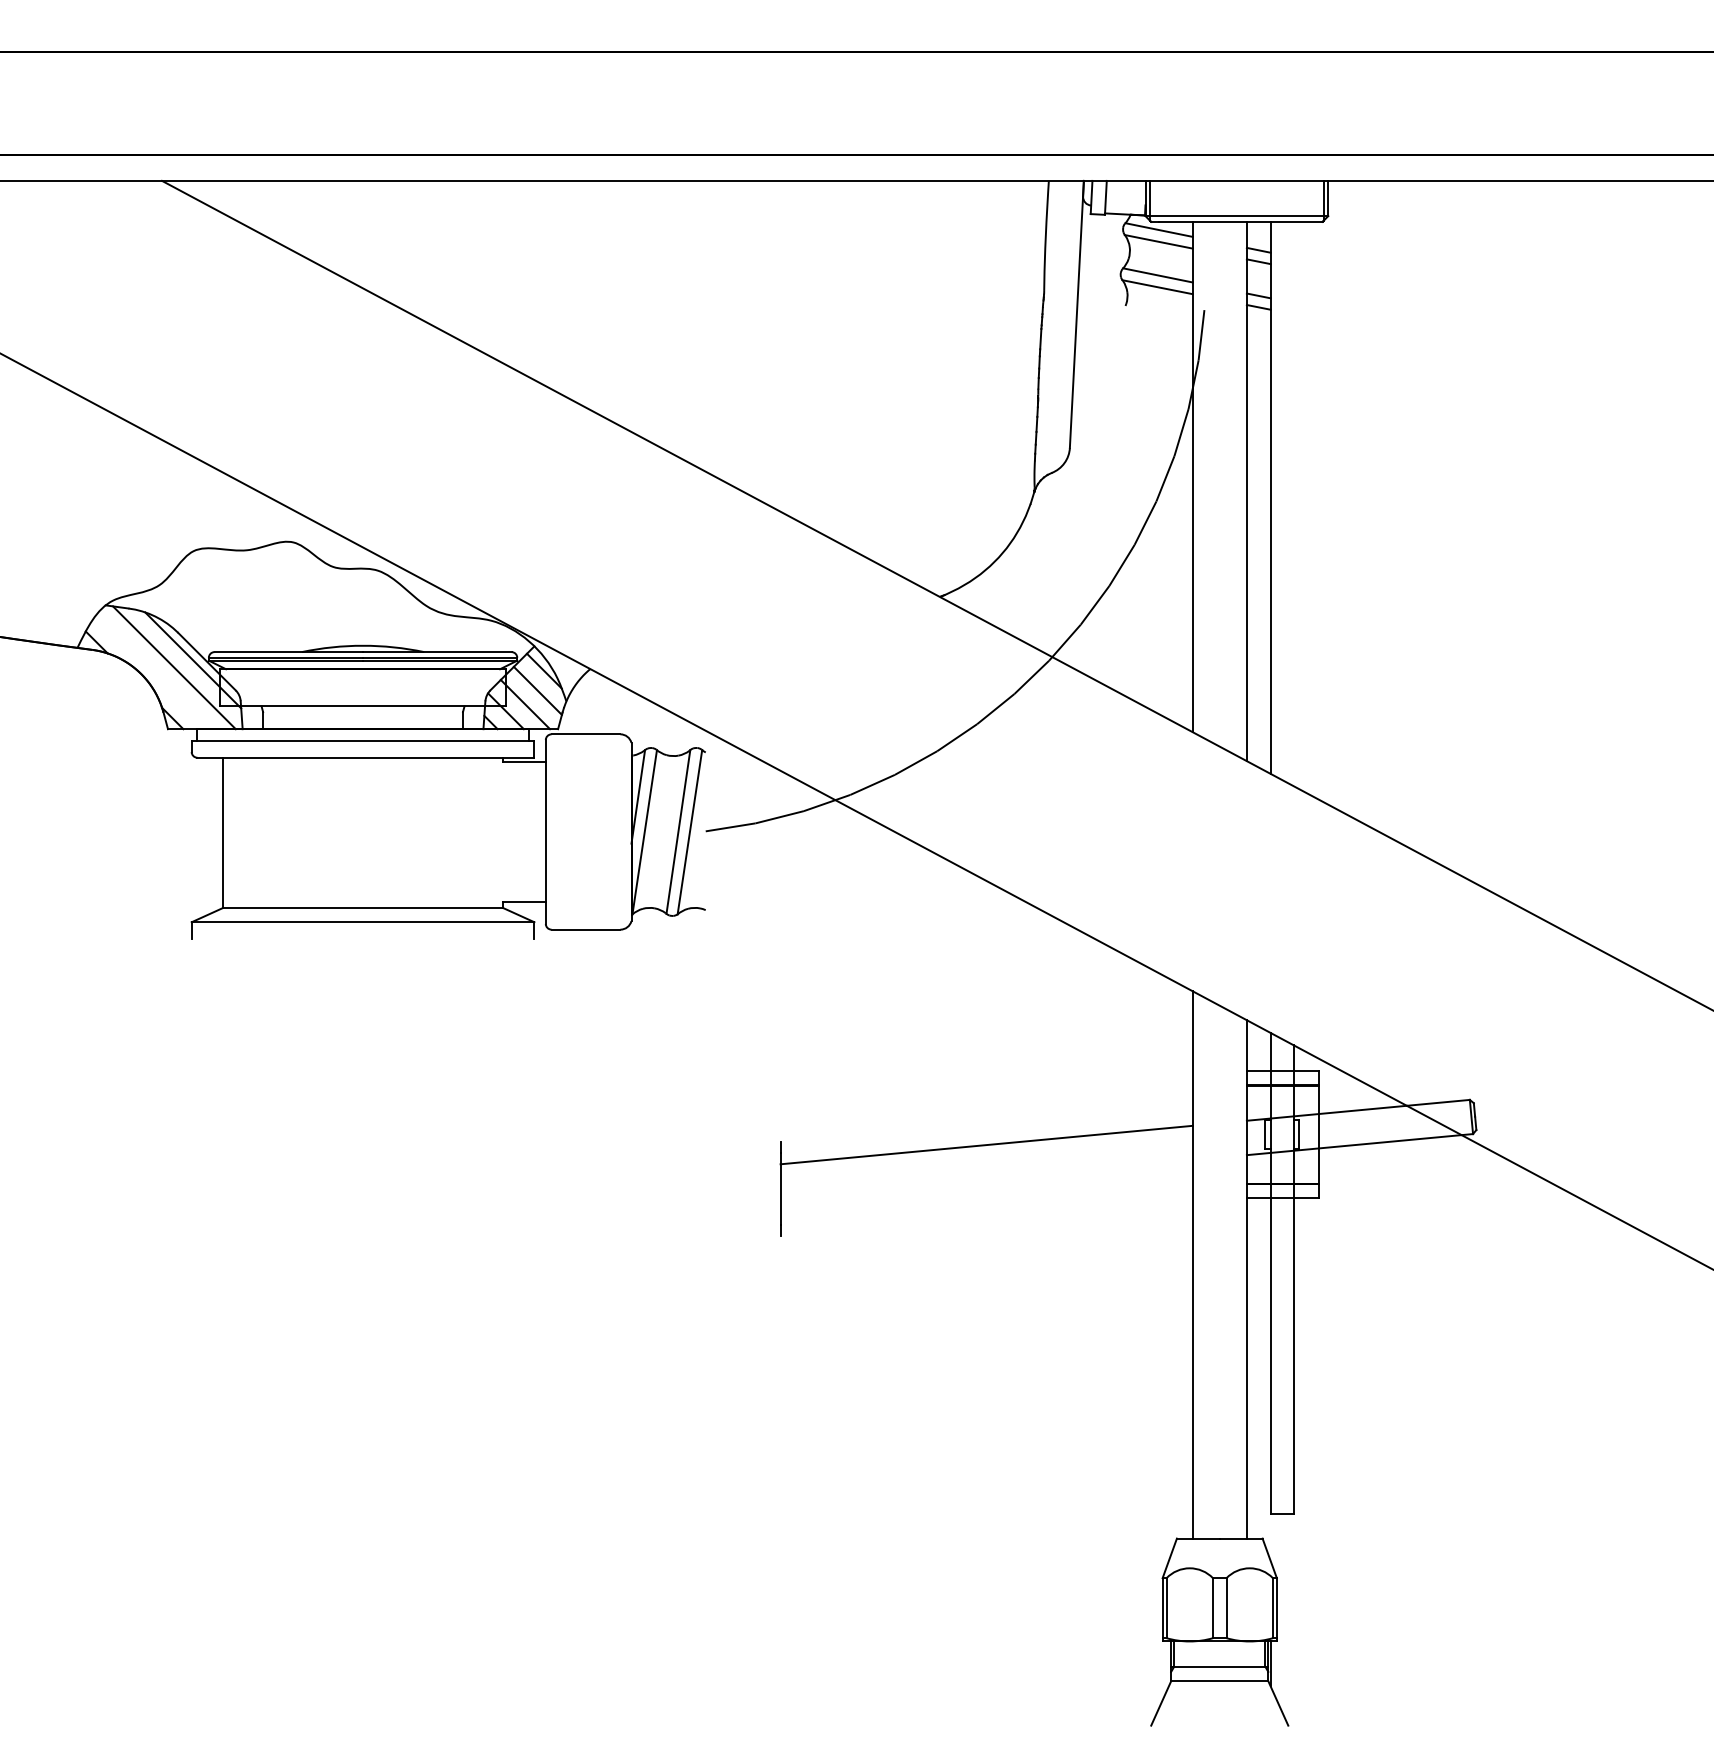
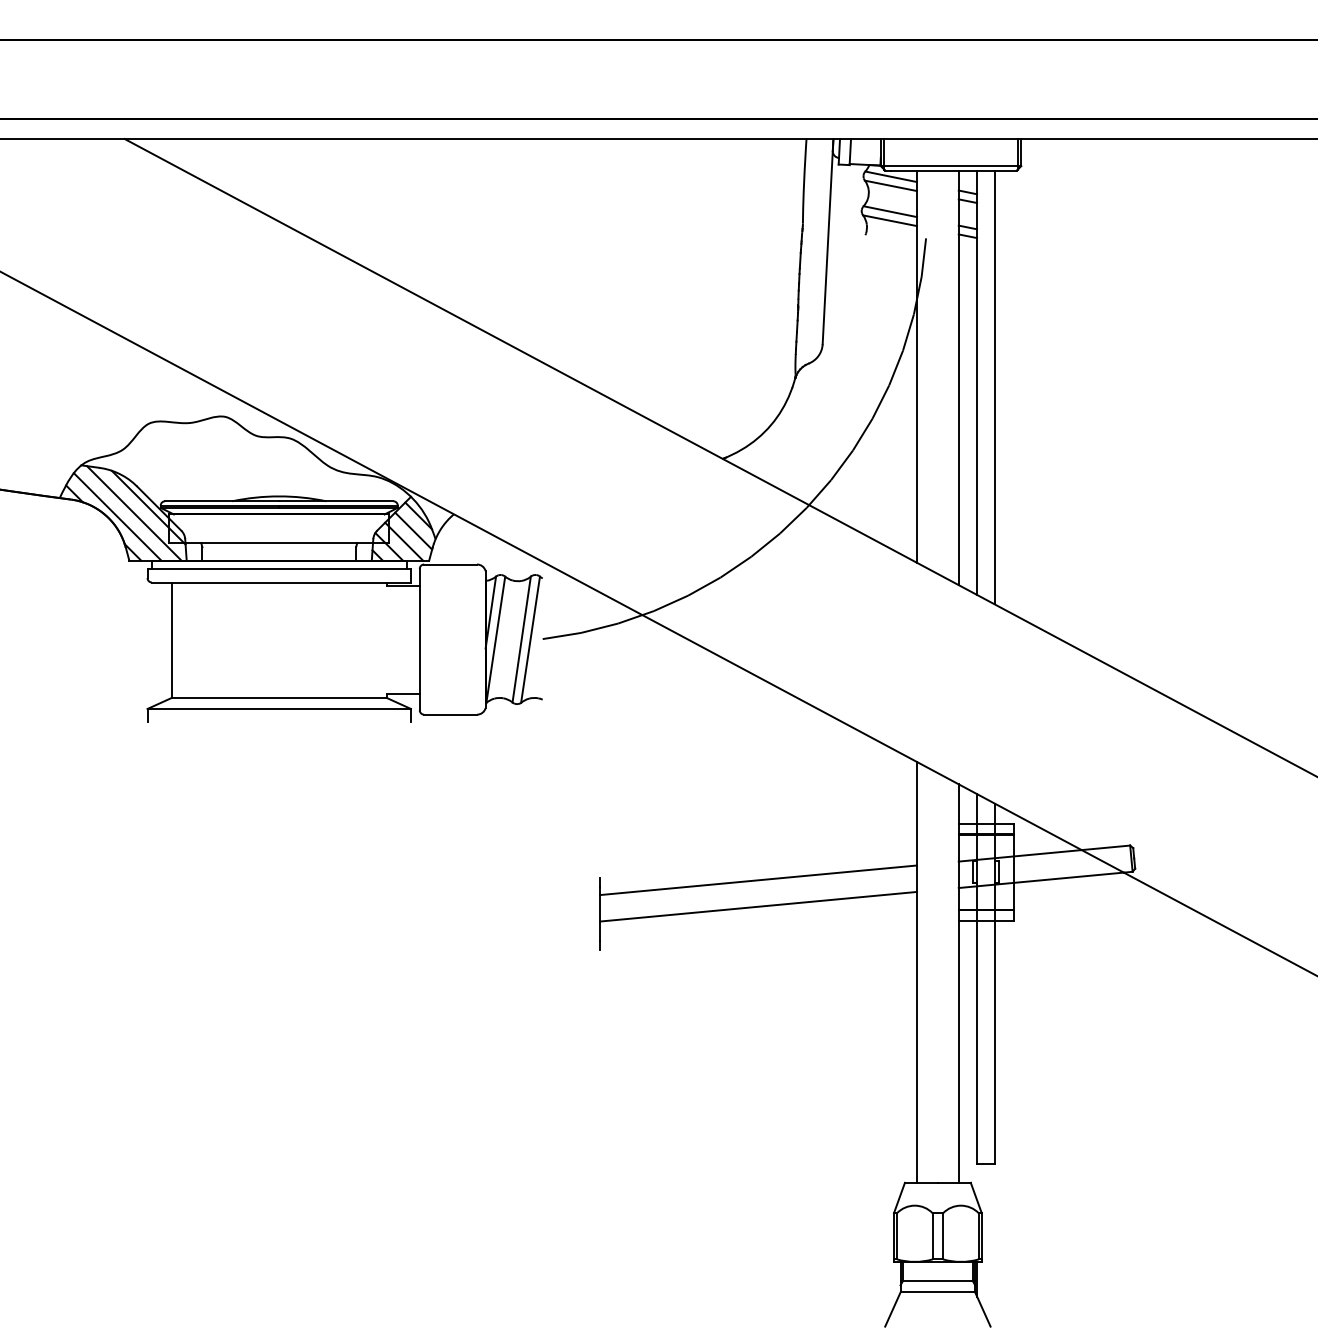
line: (1293, 503) -> (994, 387), added
line: (152, 672) -> (117, 516), added
line: (986, 1179) -> (758, 906), added

